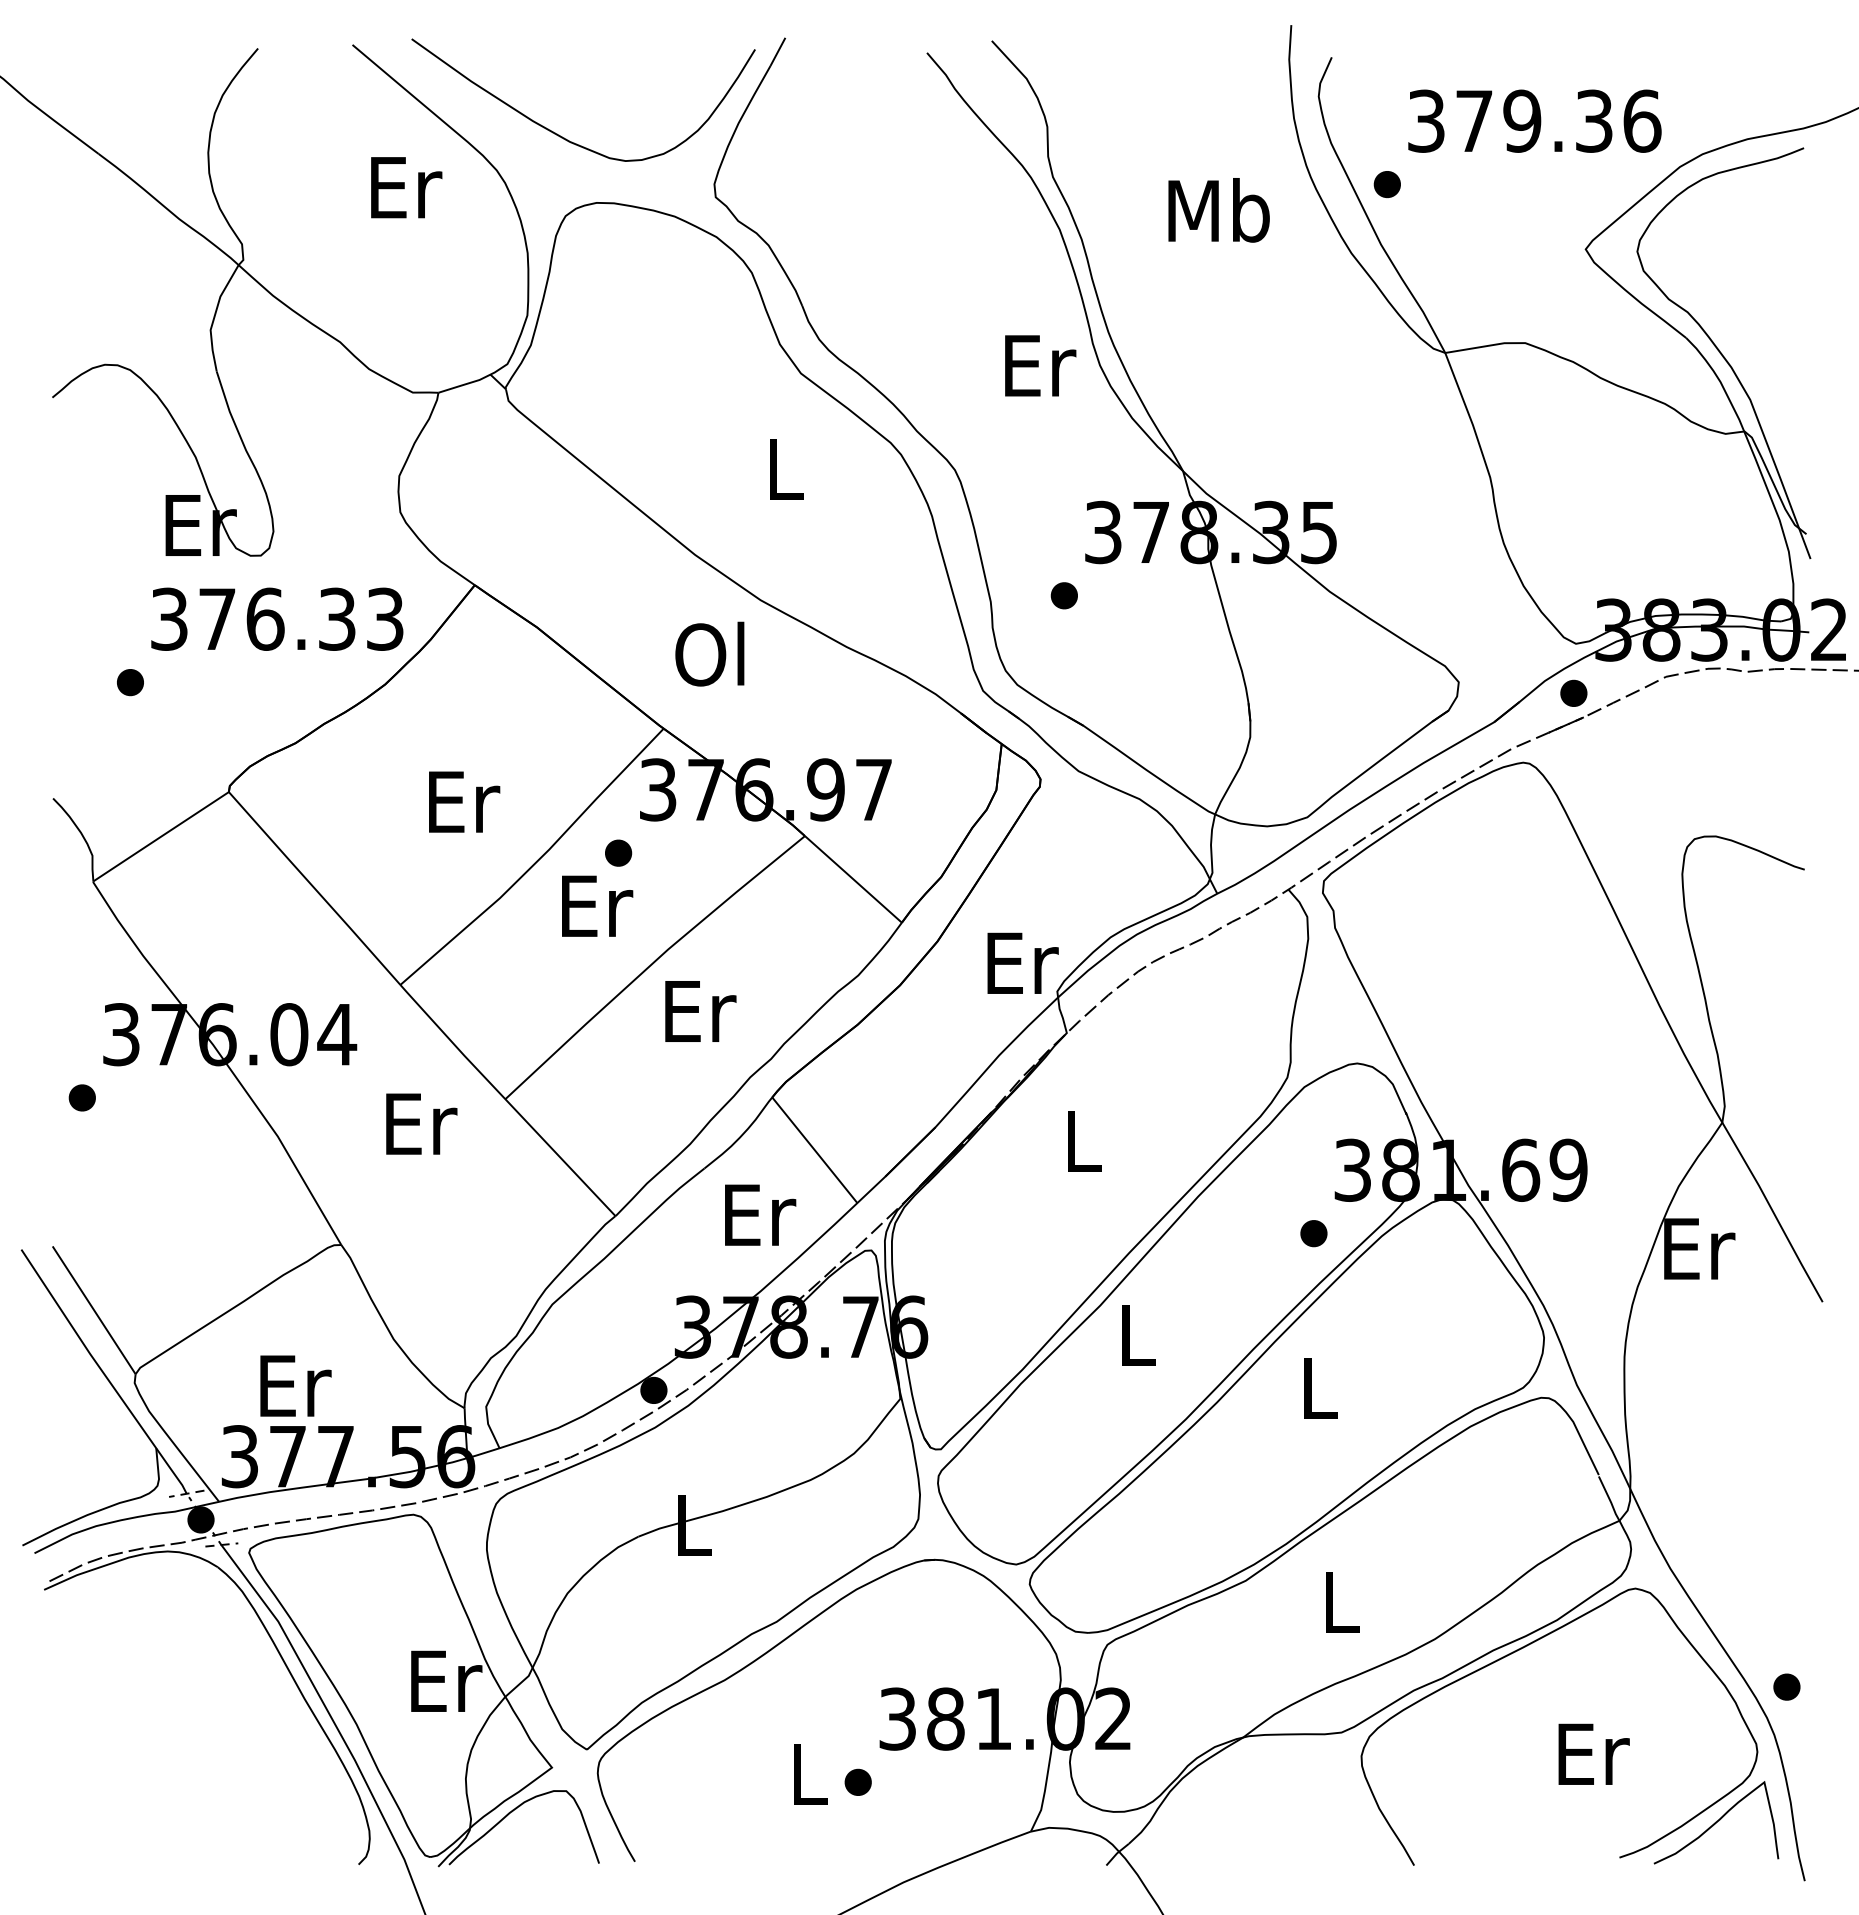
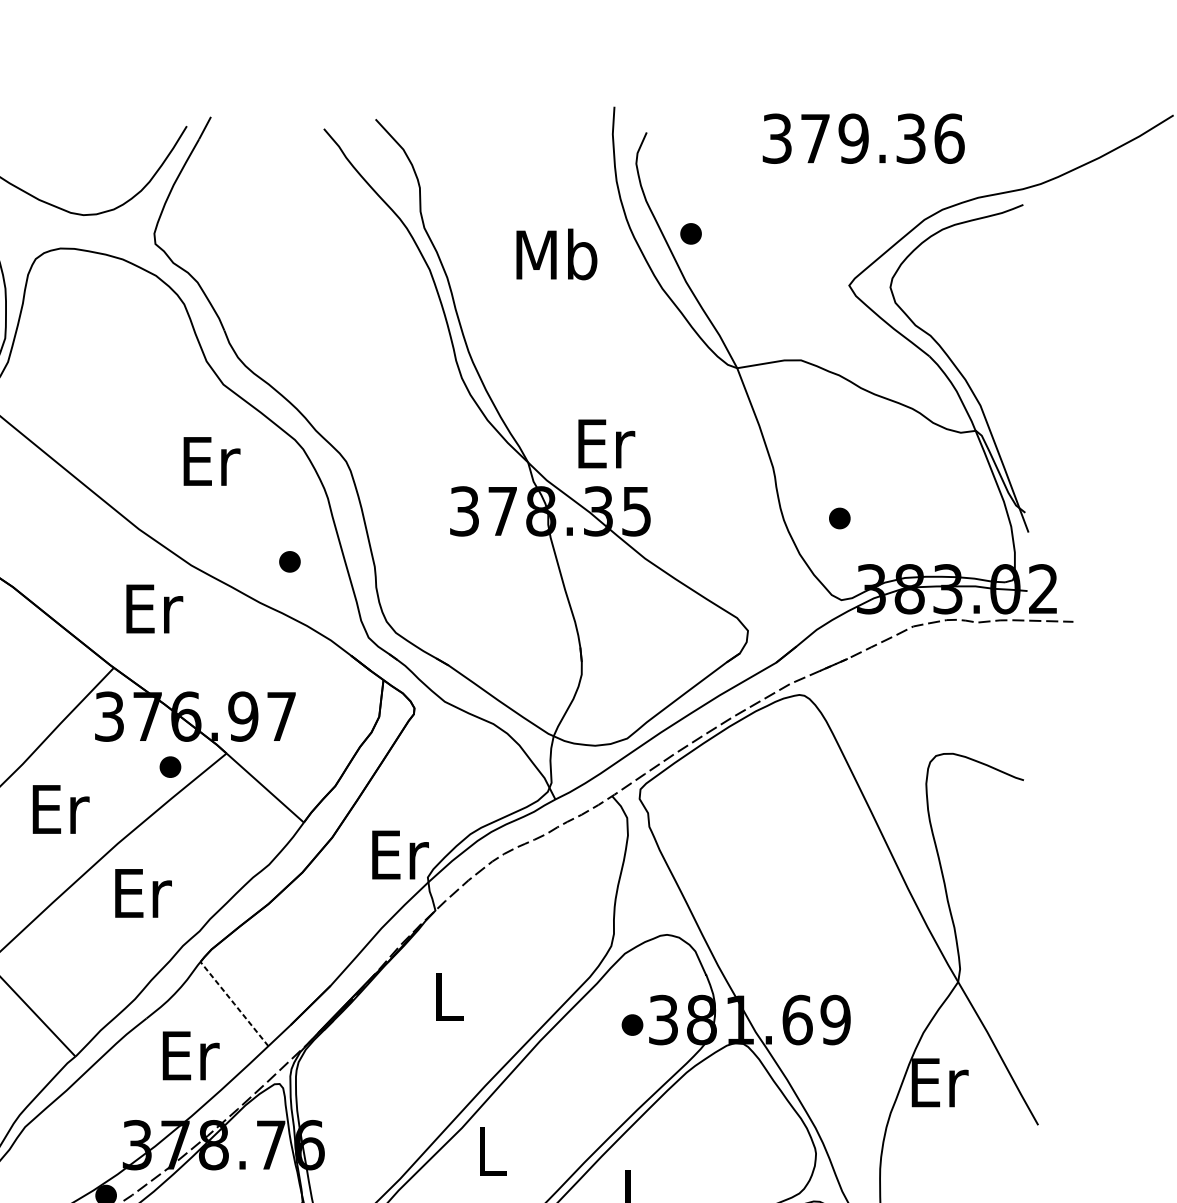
text: (1534, 120) -> (863, 138), moved
text: (1040, 365) -> (606, 443), moved
text: (786, 469) -> (211, 461), L -> Er
part: (1063, 595) -> (289, 561), moved
text: (712, 653) -> (152, 607), Ol -> Er
part: (1573, 692) -> (839, 517), moved
part: (618, 852) -> (170, 766), moved
line: (814, 1150) -> (234, 1004), solid -> dashed
part: (1313, 1233) -> (632, 1024), moved

